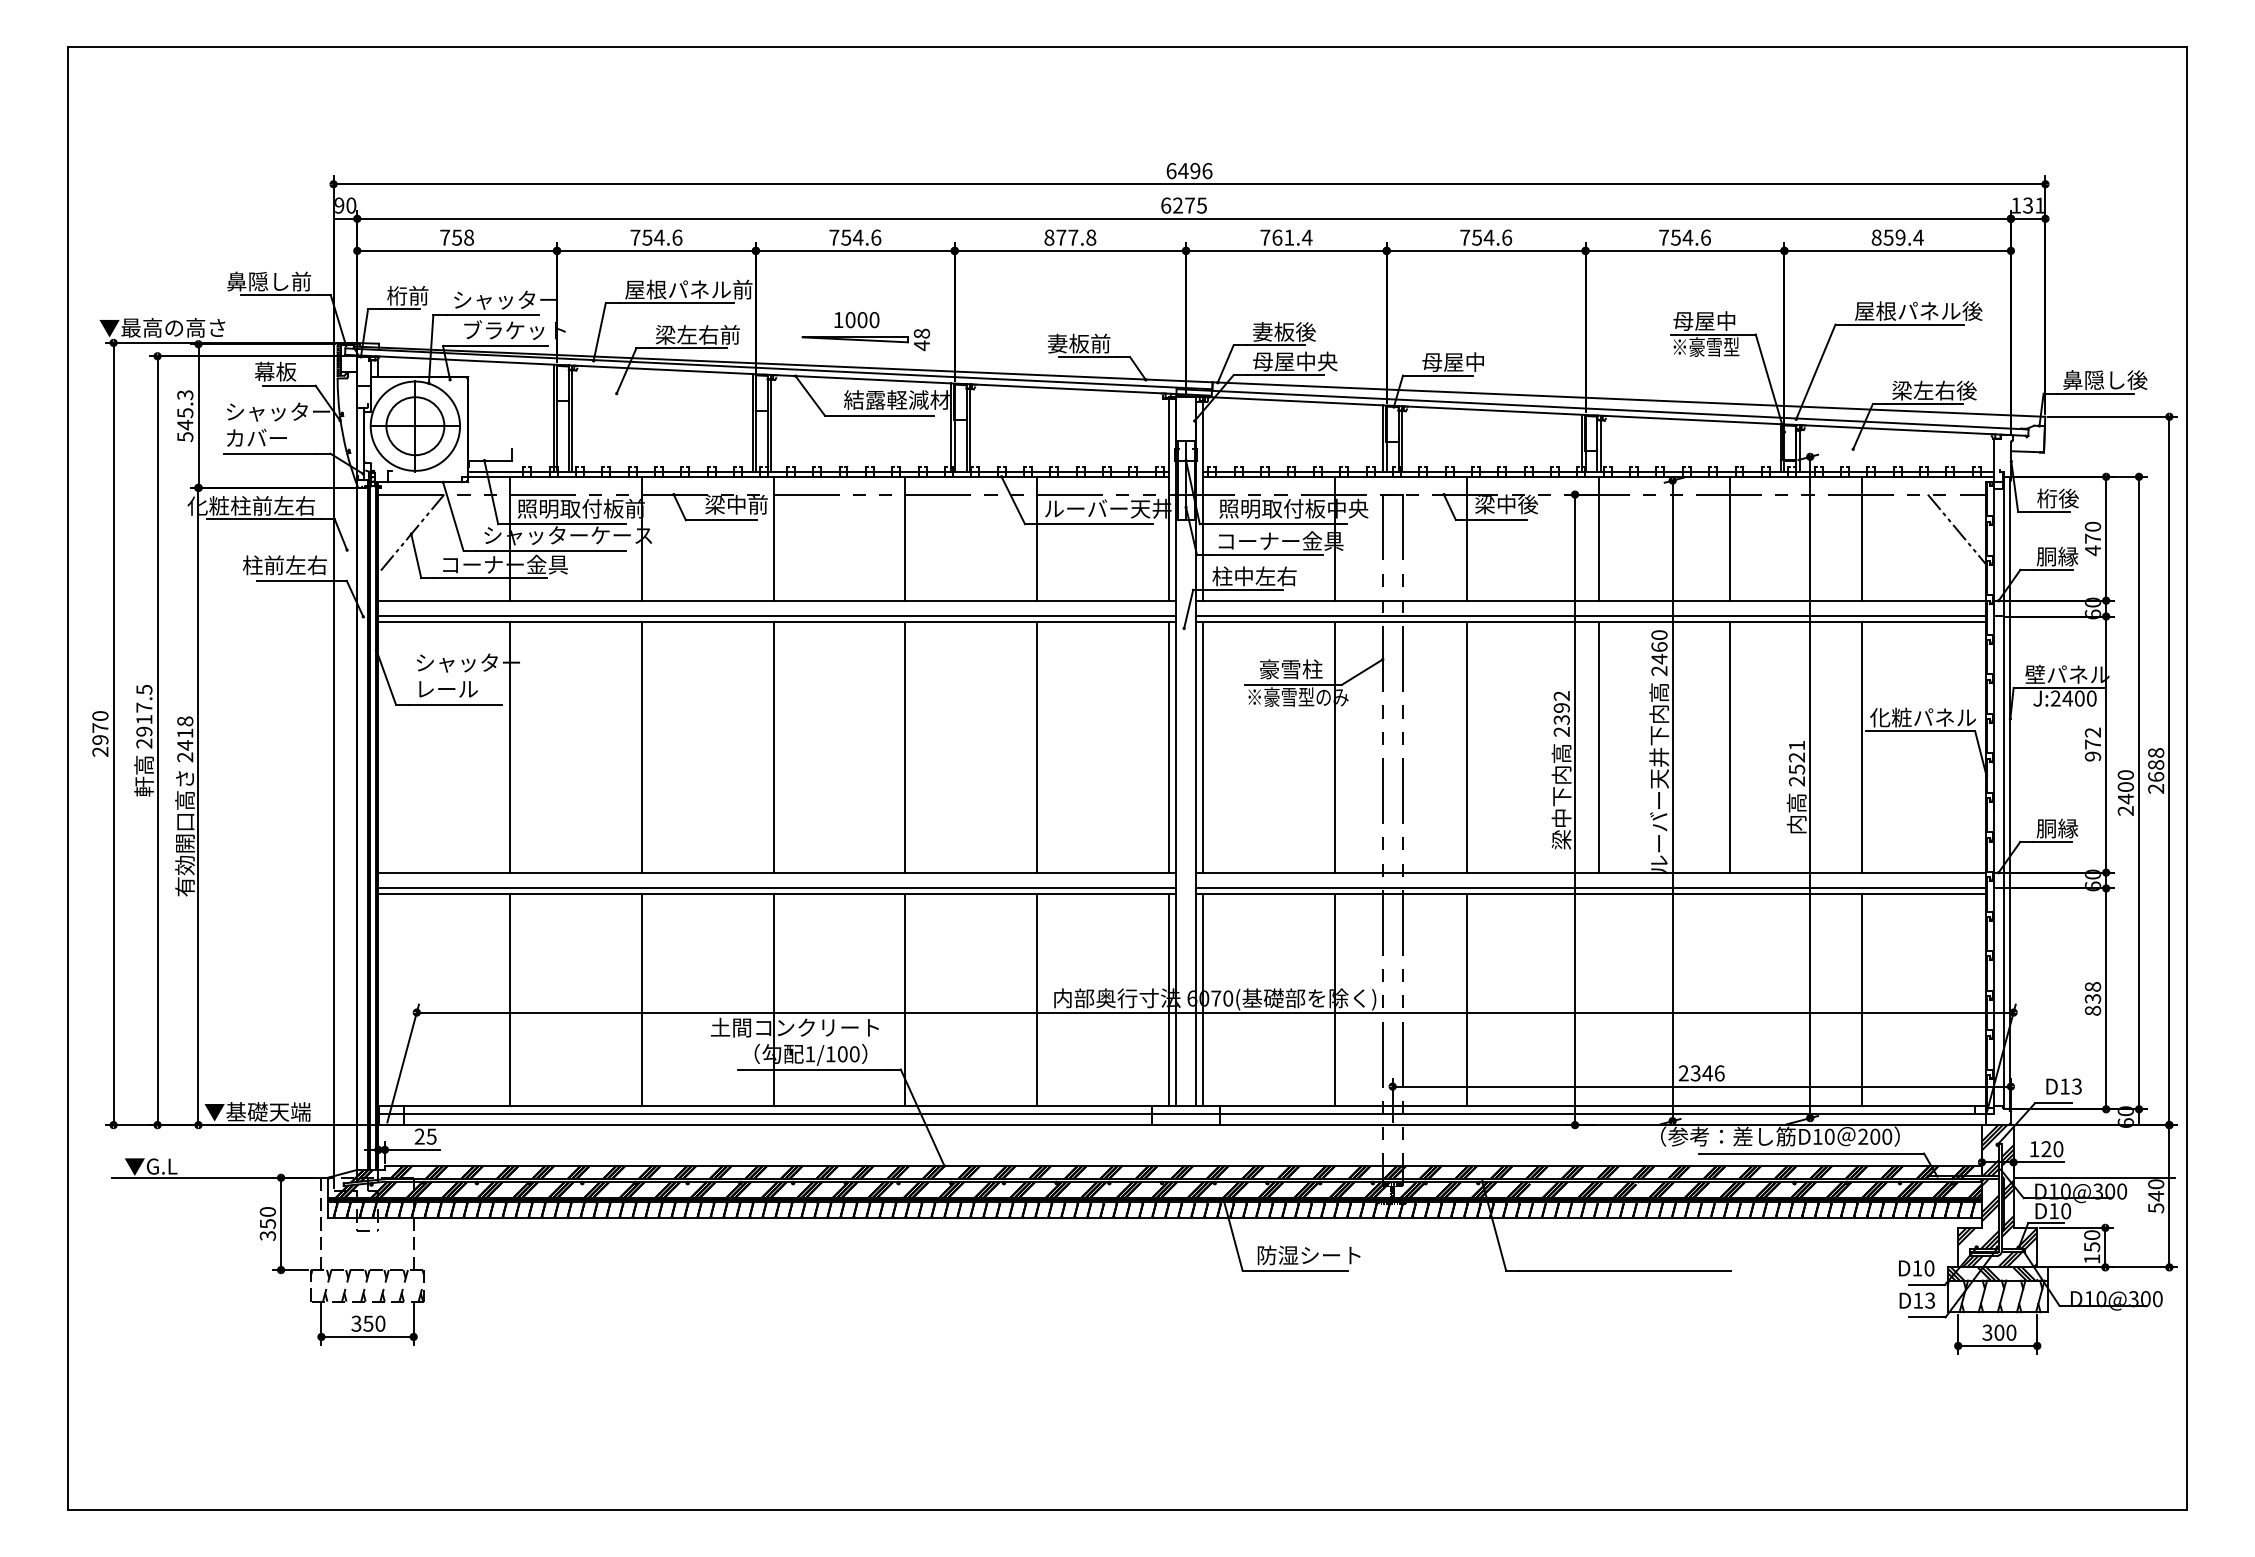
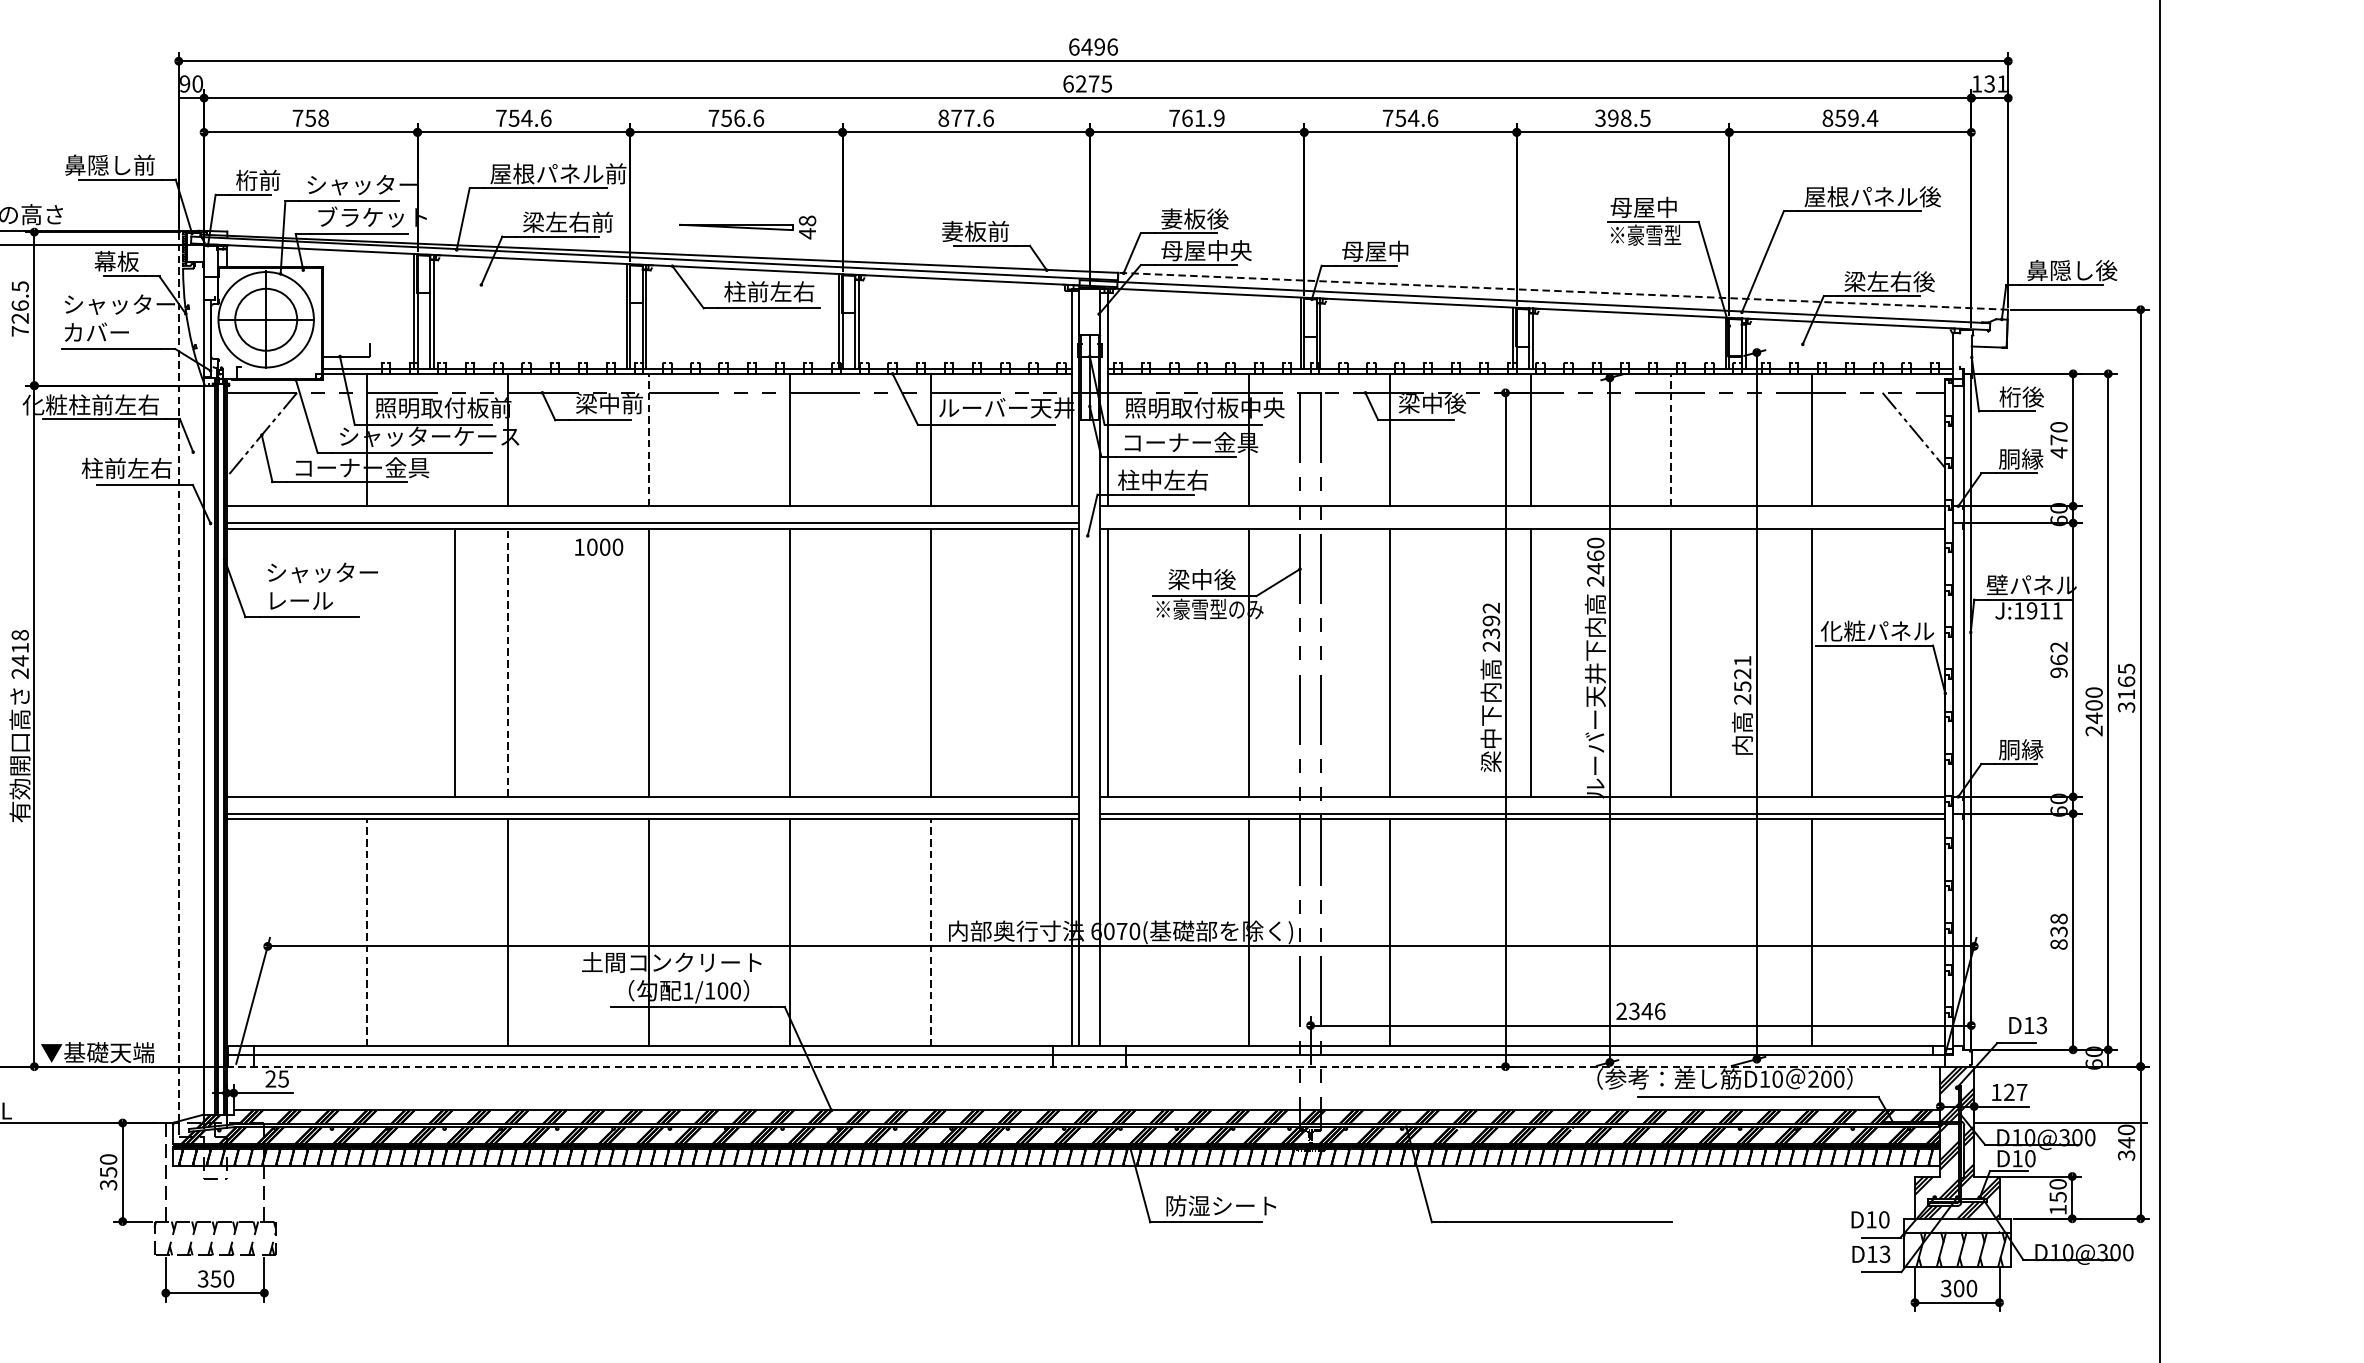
text: (857, 237) -> (738, 118), 754.6 -> 756.6
text: (1091, 237) -> (988, 118), 877.8 -> 877.6
text: (1306, 237) -> (1218, 118), 761.4 -> 761.9
text: (1684, 237) -> (1622, 118), 754.6 -> 398.5
text: (856, 320) -> (598, 547), moved
text: (896, 399) -> (780, 291), 結露軽減材 -> 柱前左右
line: (1628, 399) -> (1562, 291), solid -> dashed
text: (185, 416) -> (20, 309), 545.3 -> 726.5
line: (773, 538) -> (648, 439), solid -> dashed
line: (1730, 538) -> (1671, 439), solid -> dashed
line: (1590, 616) -> (1522, 523), removed
text: (1290, 669) -> (1201, 579), 豪雪柱 -> 梁中後
text: (2073, 698) -> (2038, 610), J:2400 -> J:1911
text: (2092, 744) -> (2058, 659), 972 -> 962
line: (510, 746) -> (455, 662), moved
line: (641, 747) -> (507, 663), solid -> dashed
line: (333, 760) -> (178, 677), solid -> dashed
text: (2156, 770) -> (2126, 687), 2688 -> 3165
line: (510, 999) -> (367, 932), solid -> dashed
line: (1037, 999) -> (931, 932), solid -> dashed
line: (1203, 999) -> (1108, 932), removed
line: (1180, 1125) -> (1083, 1067), solid -> dashed
text: (2058, 1149) -> (2022, 1092), 120 -> 127
text: (2155, 1207) -> (2125, 1154), 540 -> 340
hatch: (1991, 1273) -> (1950, 1225), removed

